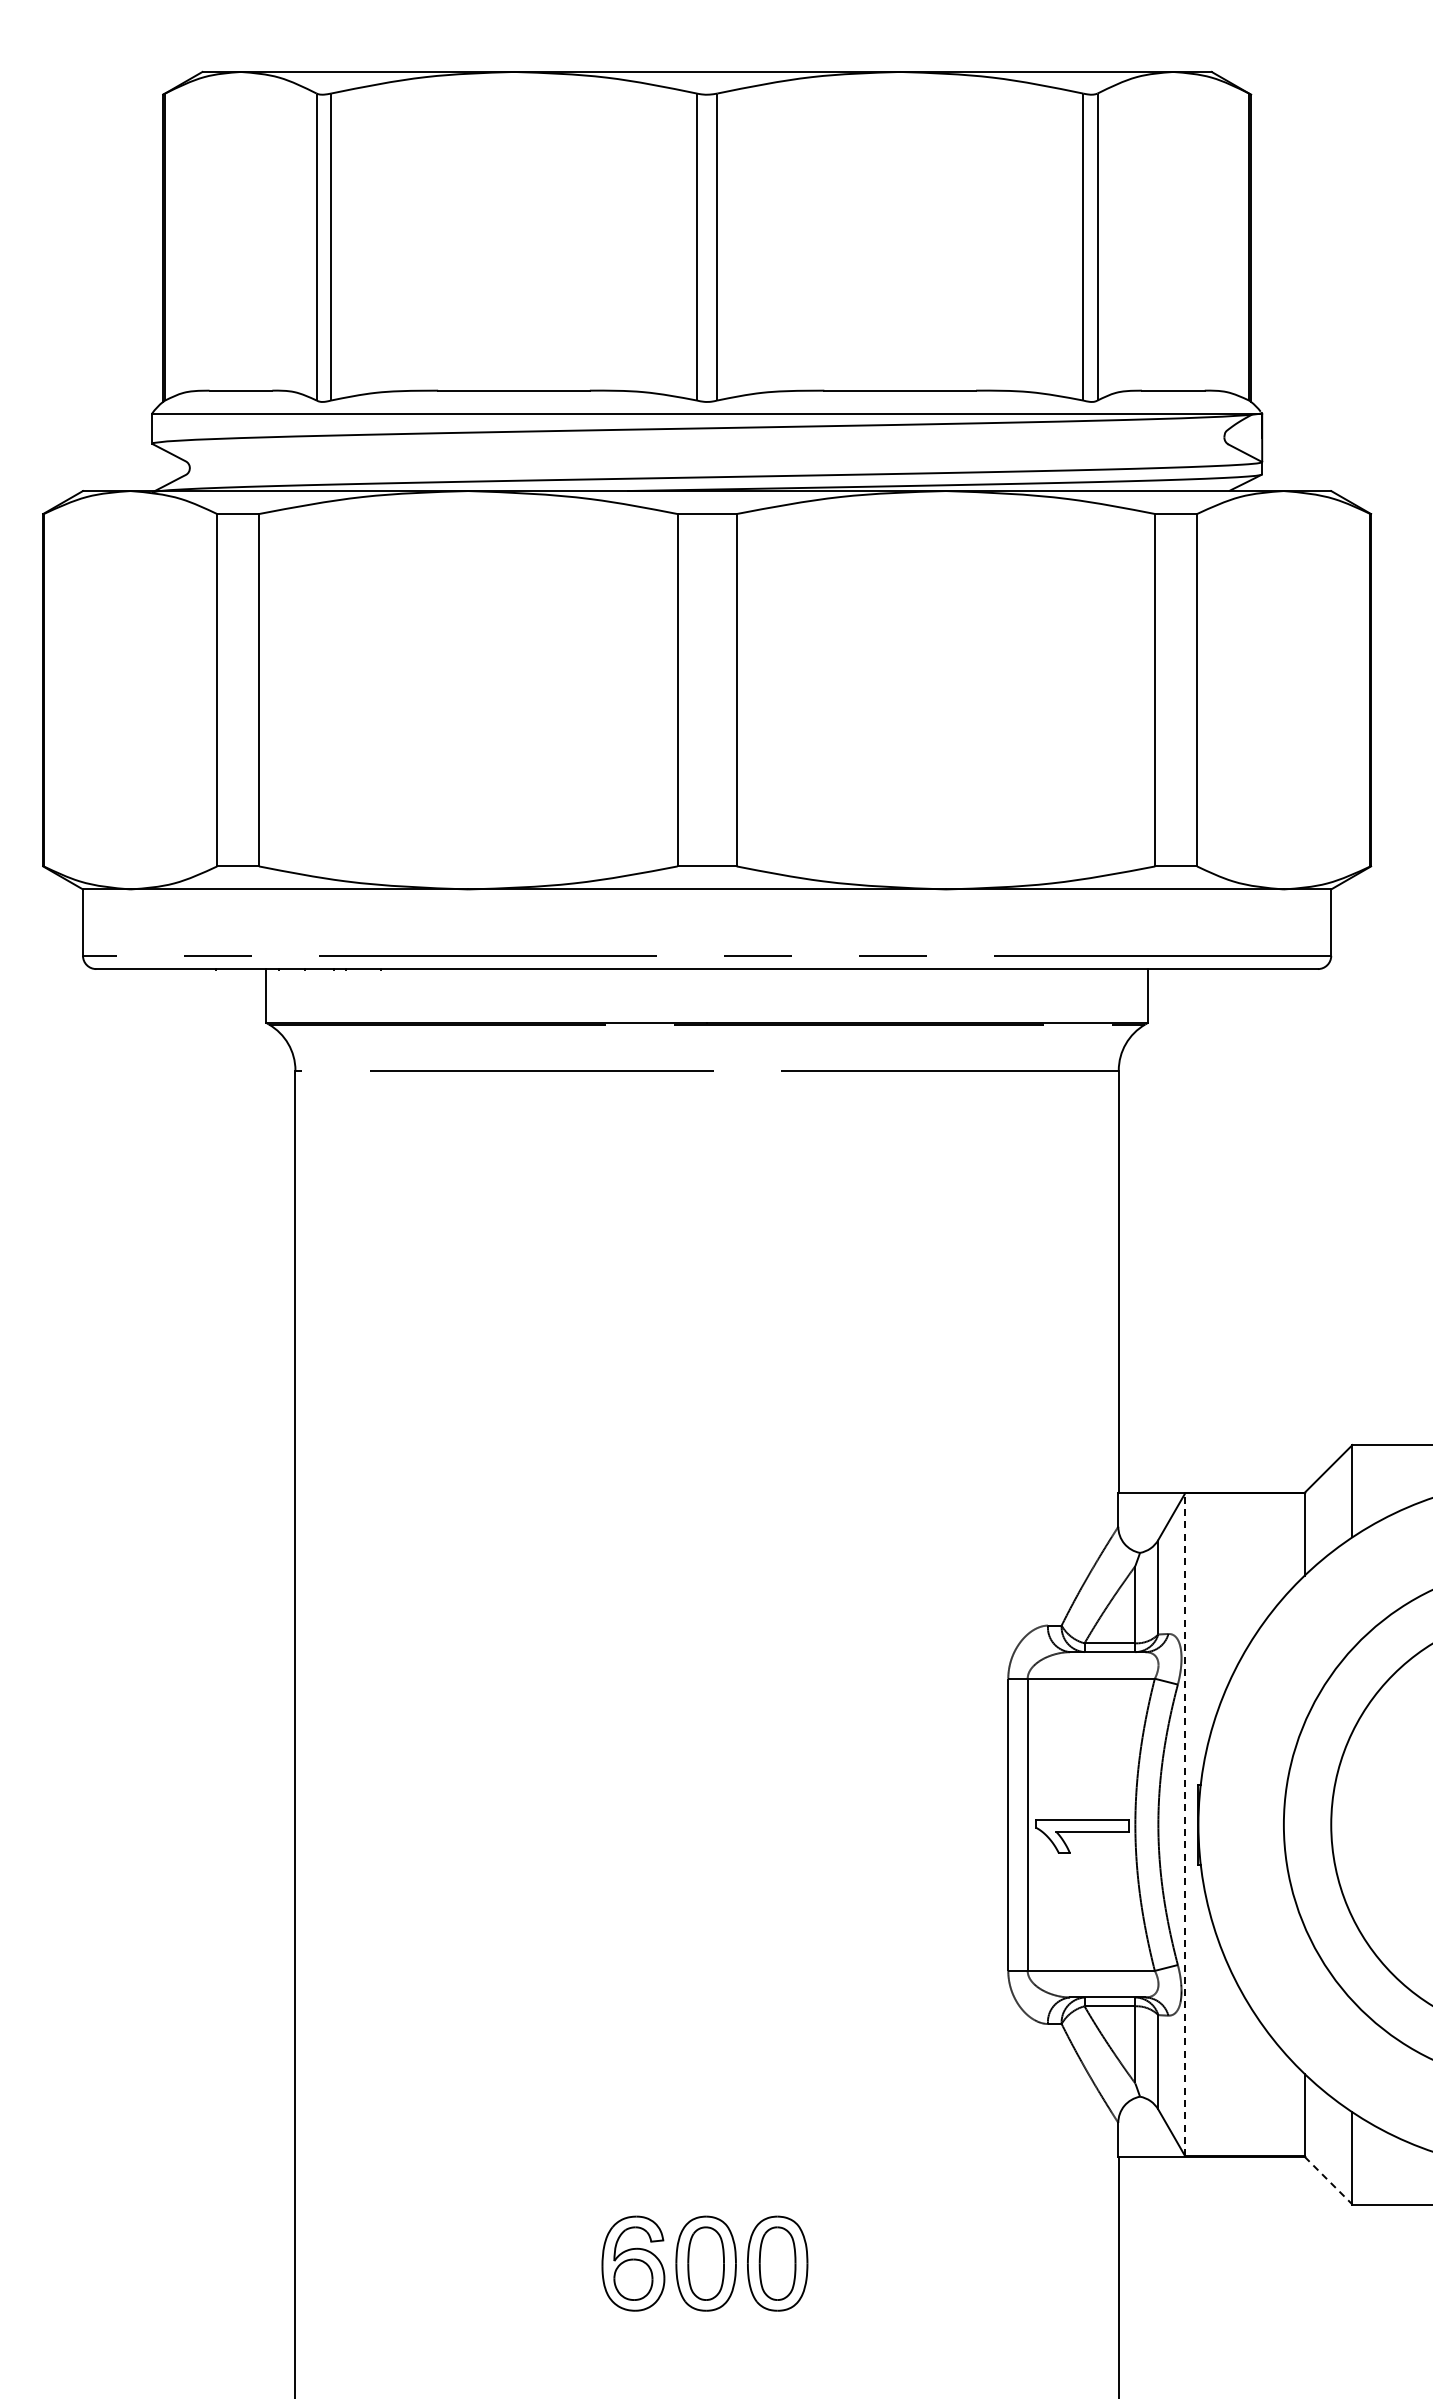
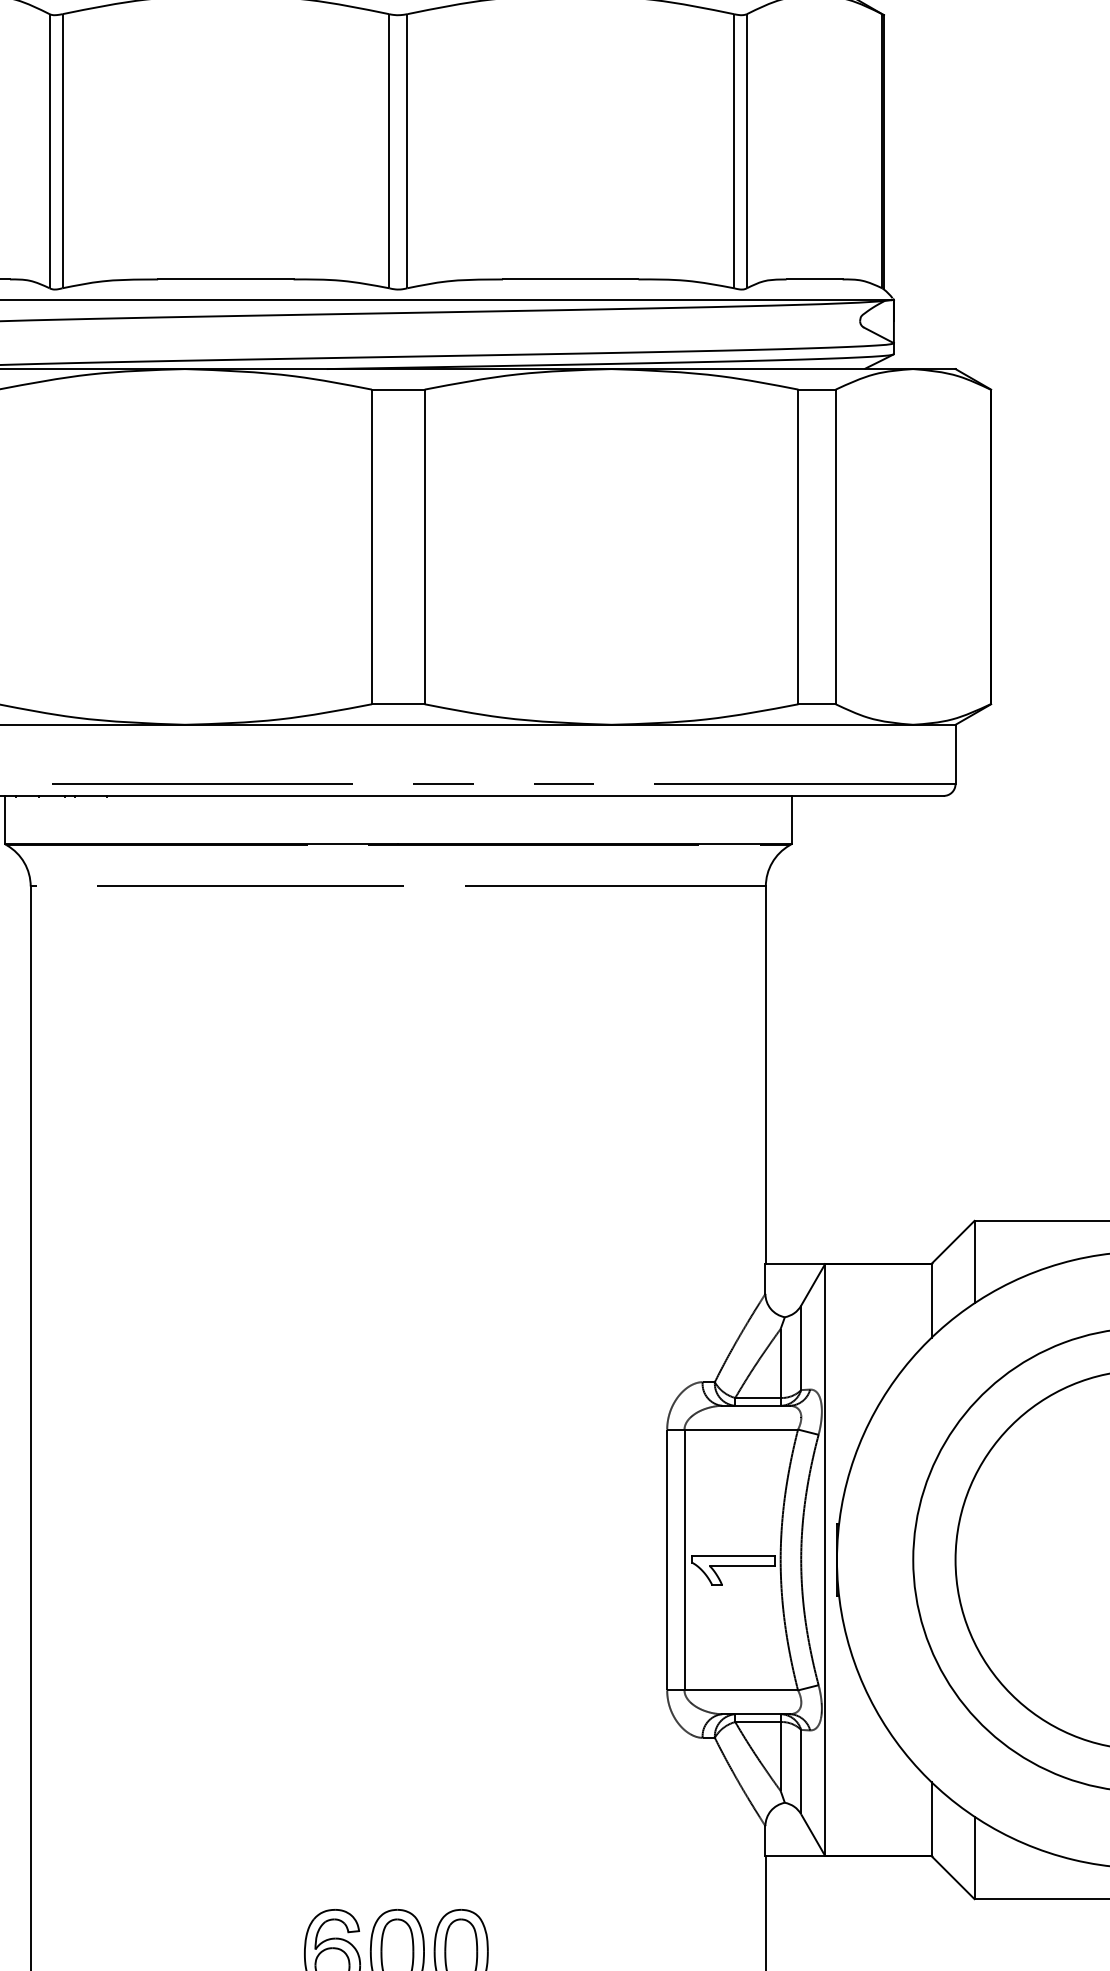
line: (1185, 1824) -> (825, 1559), dashed -> solid
line: (1328, 2180) -> (953, 1877), dashed -> solid

